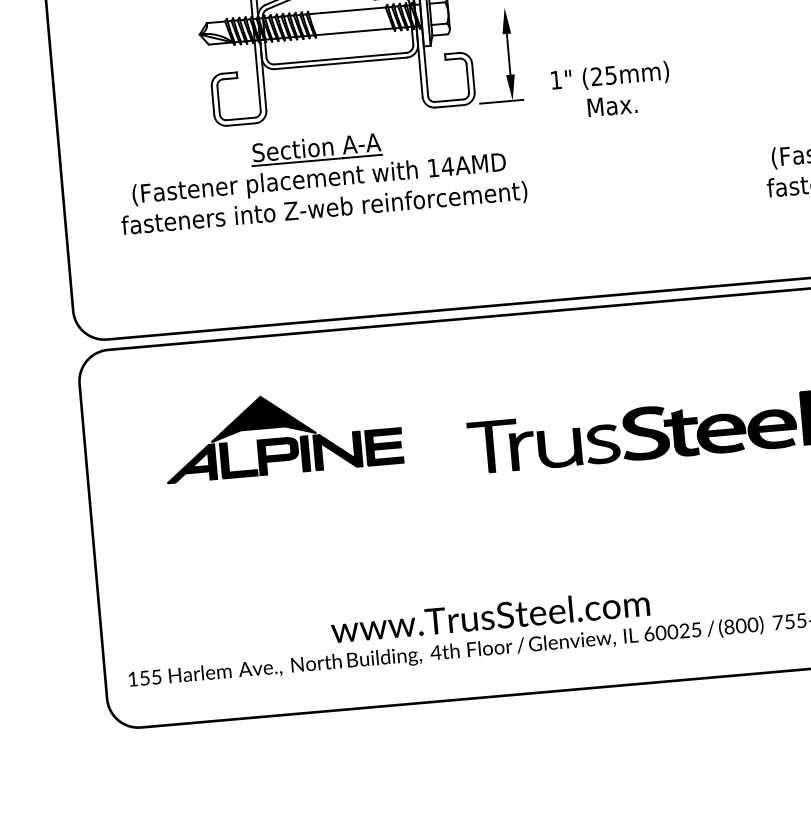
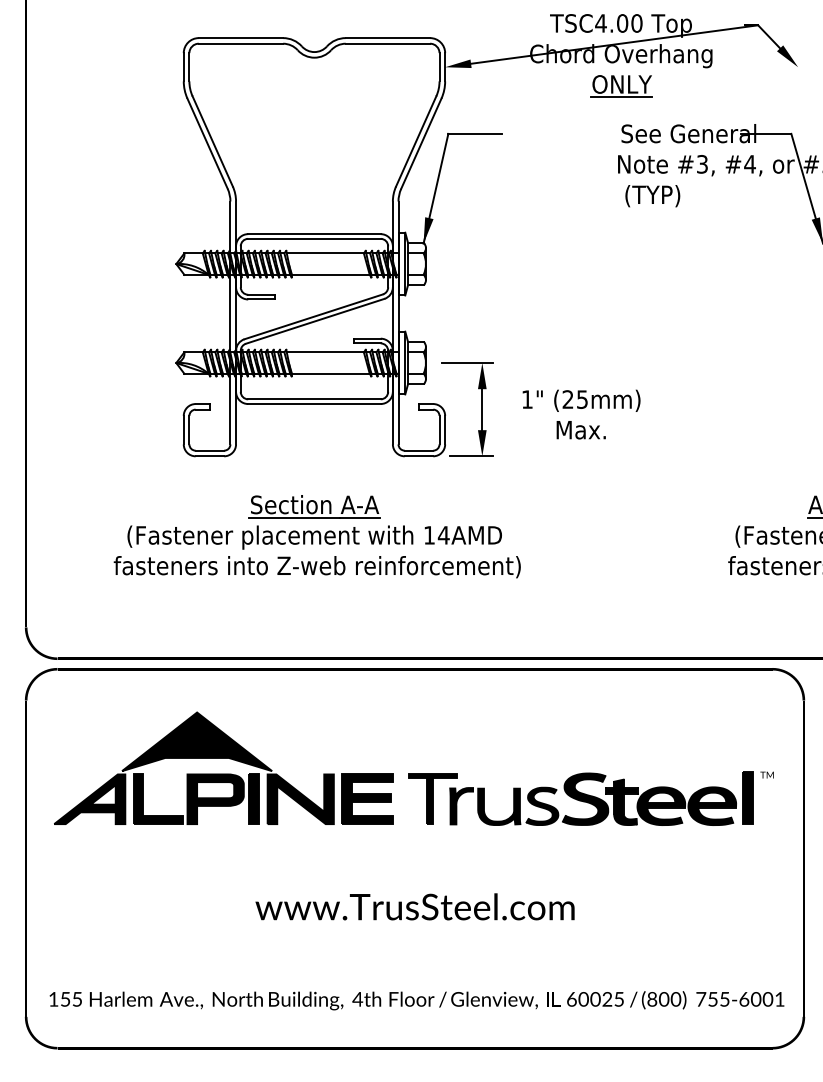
line: (489, 9) -> (467, 363), added
text: (611, 90) -> (581, 414), moved
part: (320, 179) -> (316, 536), moved
part: (282, 433) -> (223, 767), size x1.43
text: (489, 615) -> (414, 906), moved

